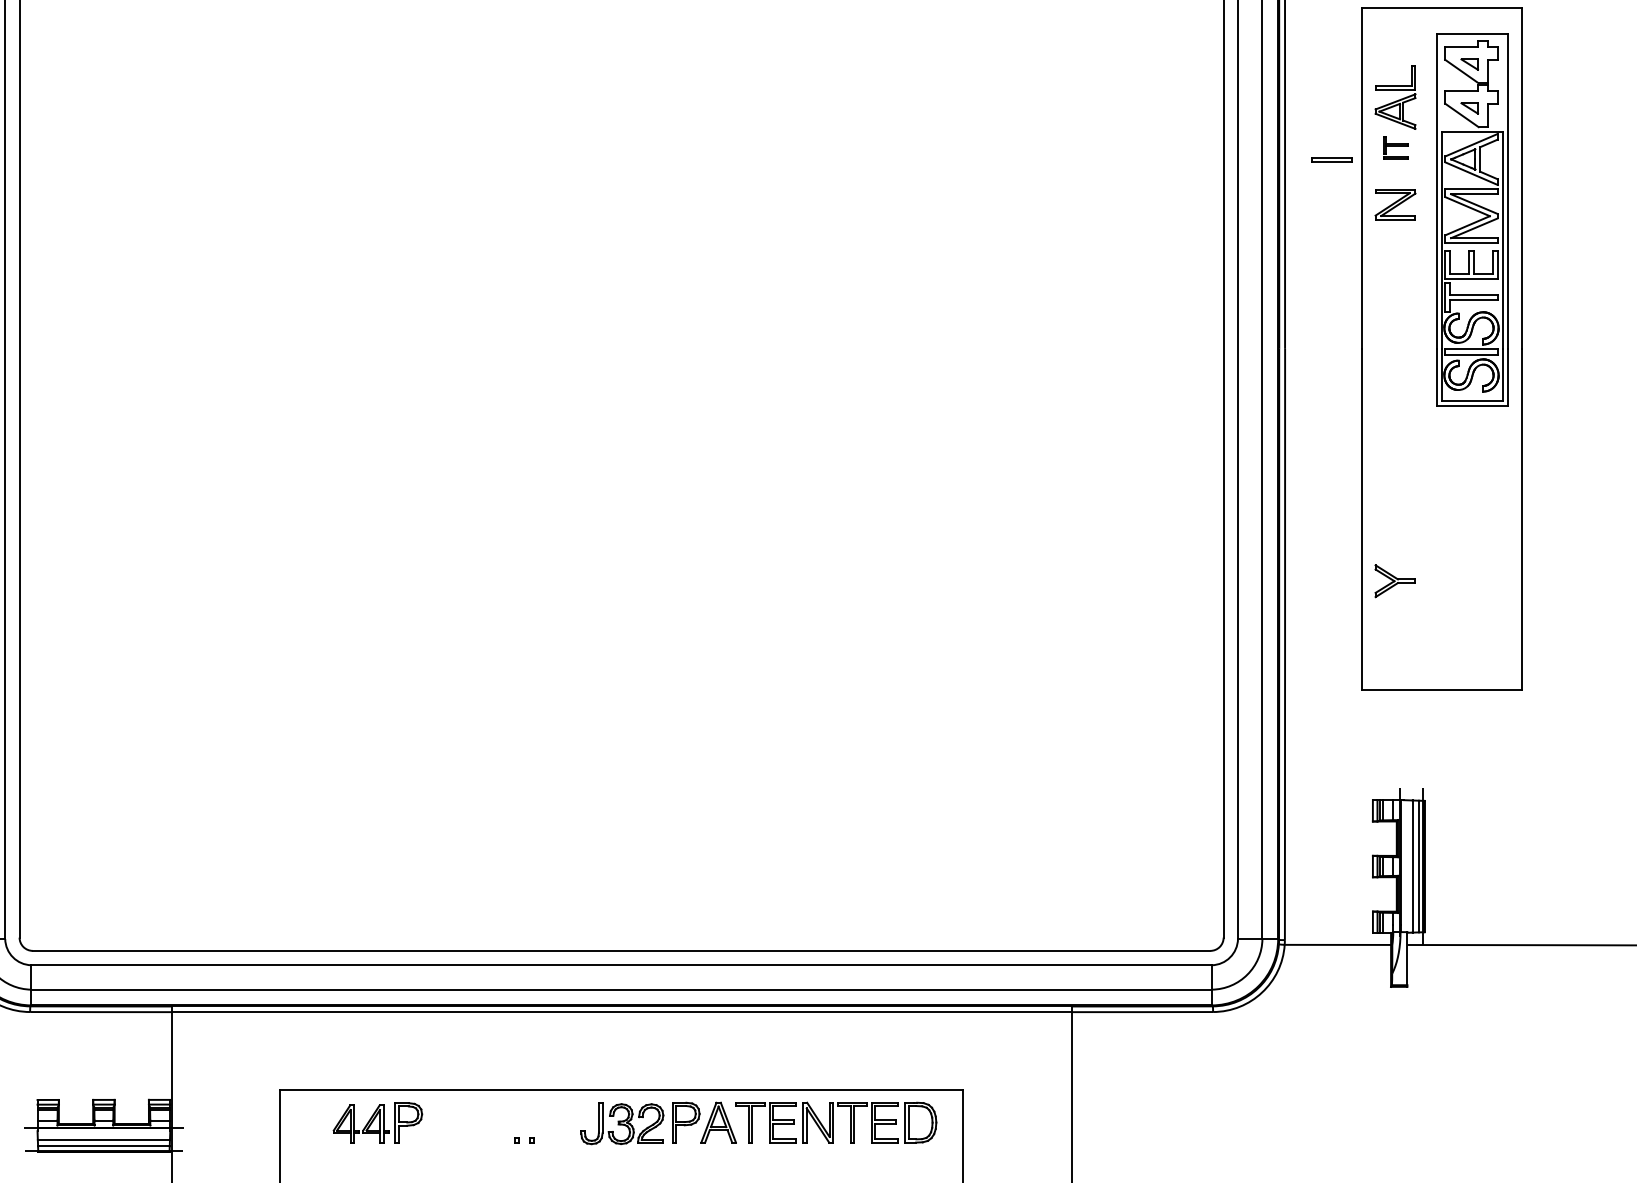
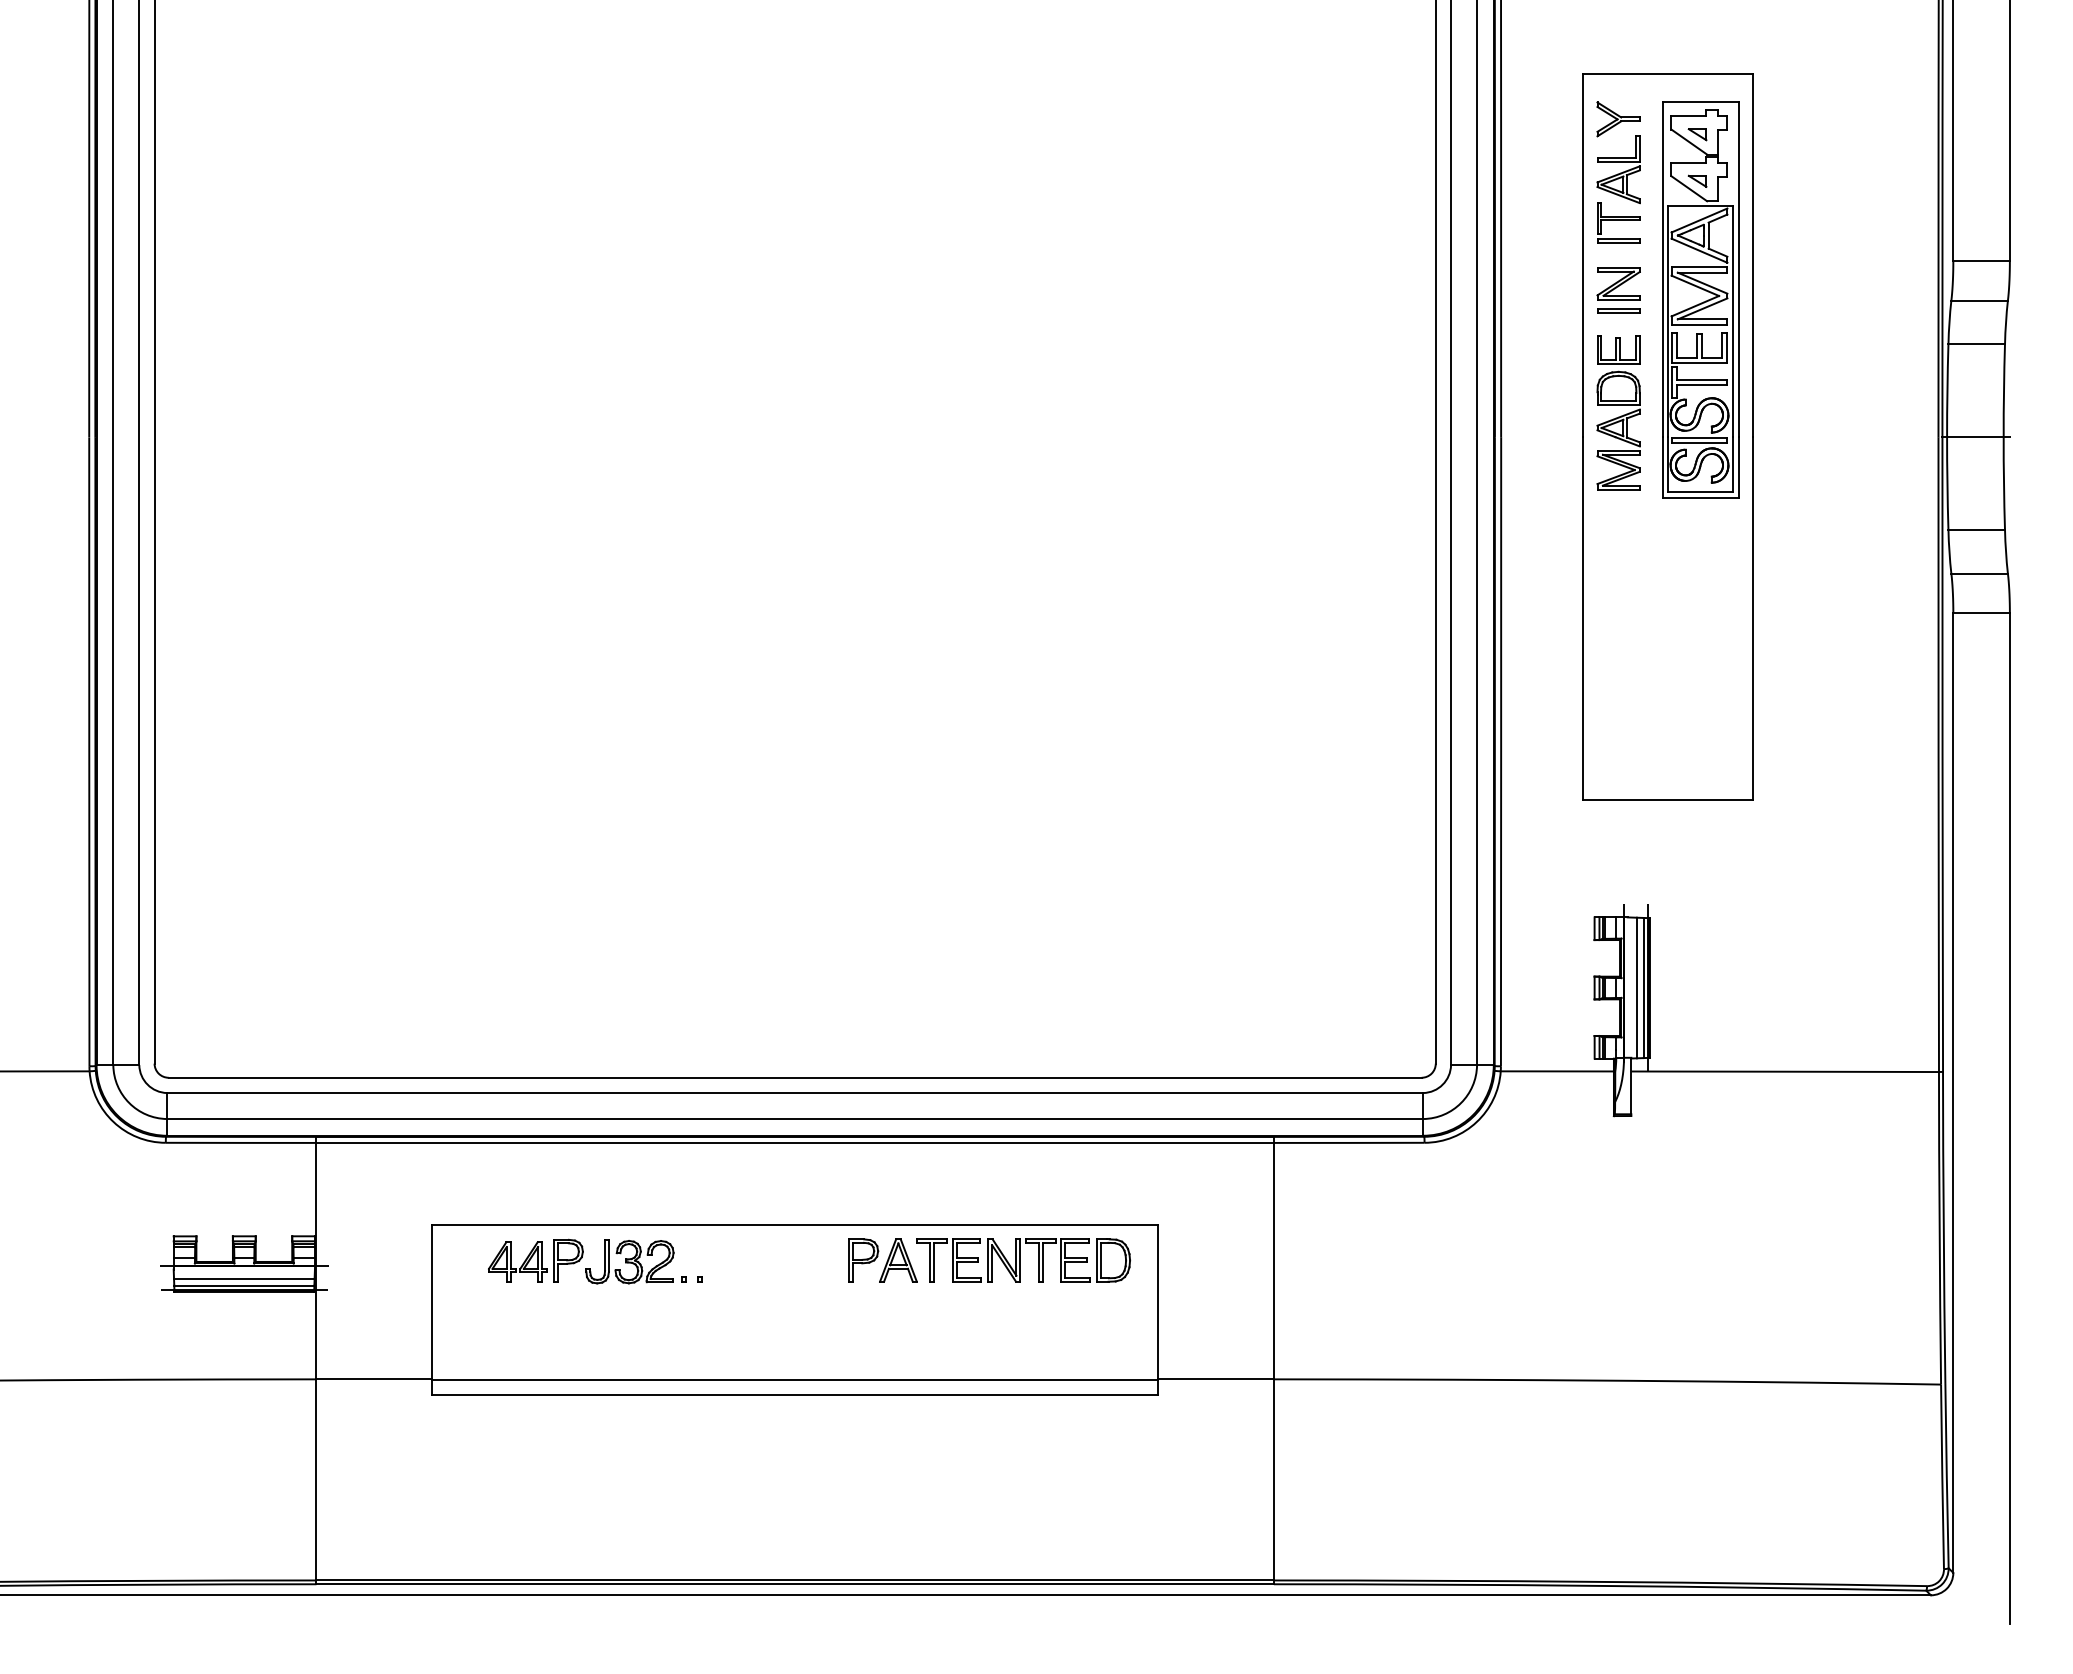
part: (1395, 147) -> (1618, 222), size x1.67
part: (1331, 159) -> (1618, 310), moved
part: (1395, 325) -> (1618, 412), added
part: (1395, 581) -> (1618, 119), moved
part: (621, 1123) -> (629, 1261), moved

